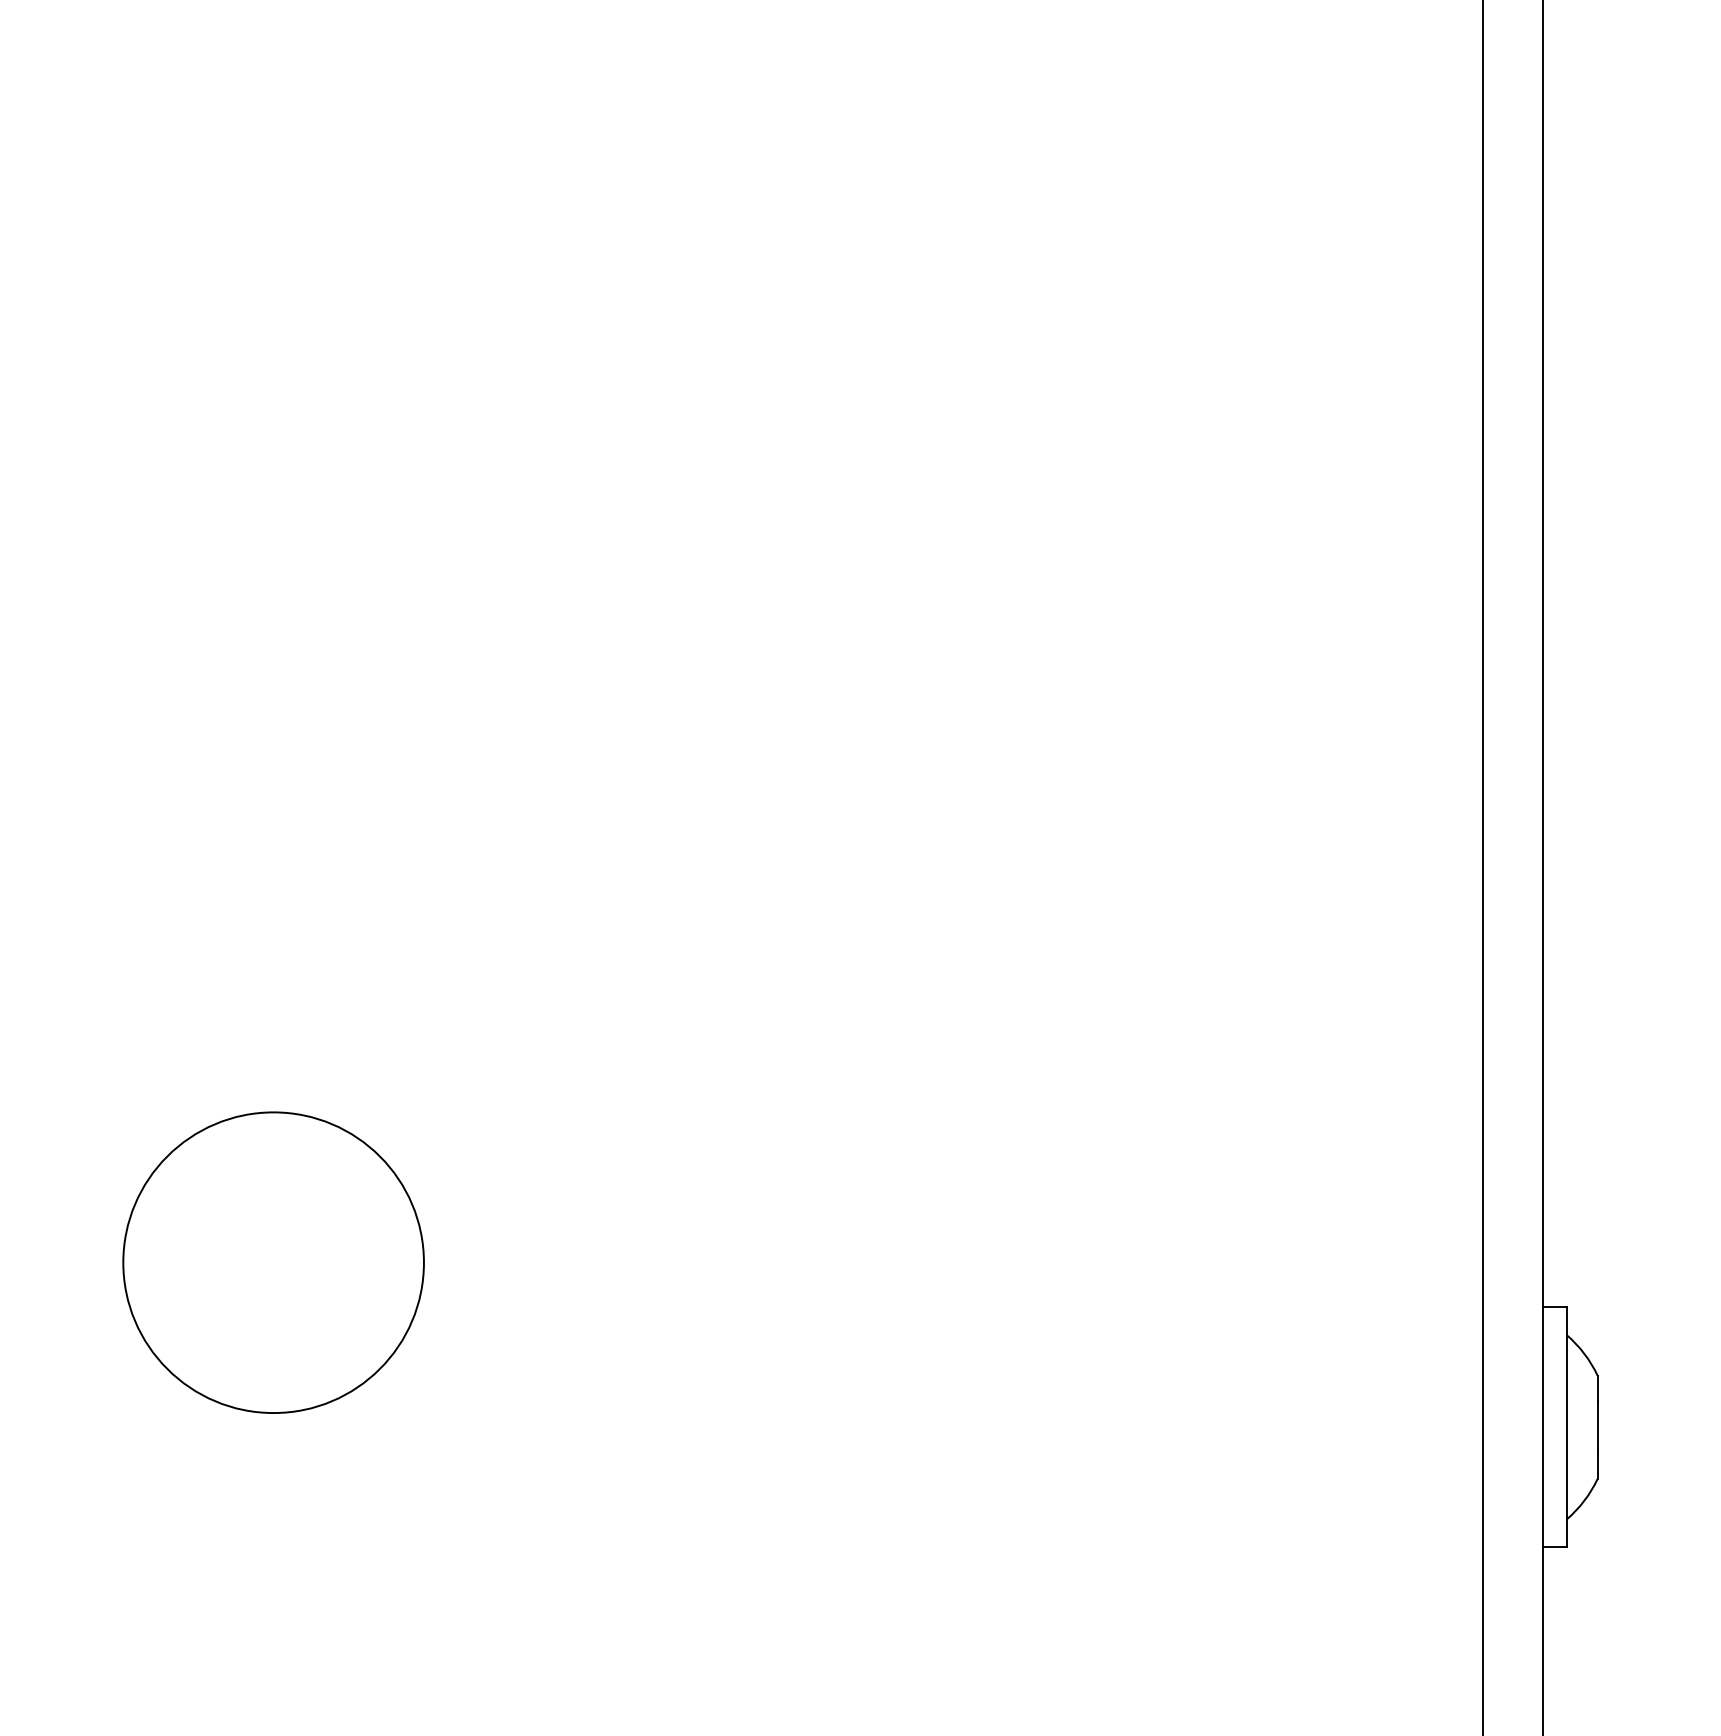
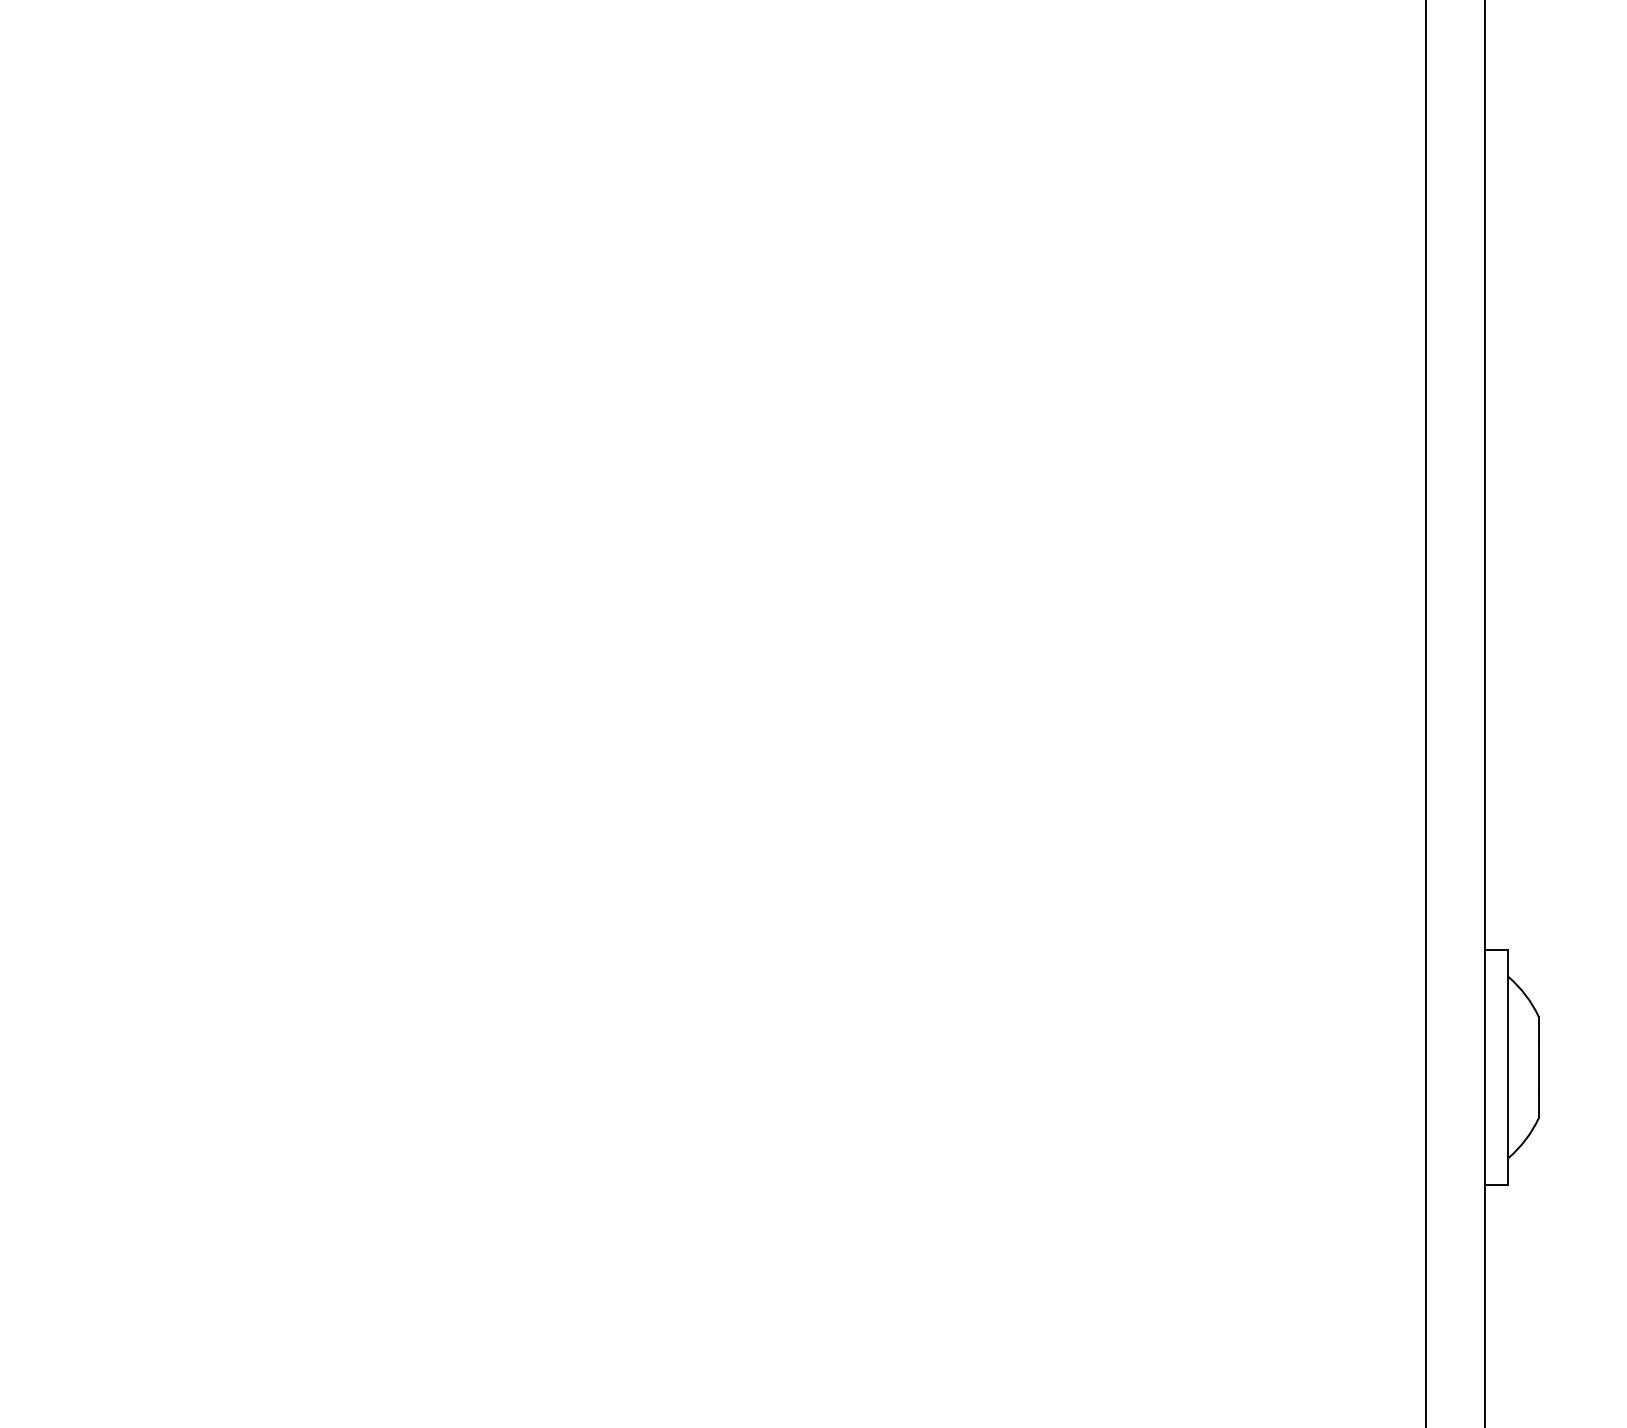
circle: (273, 1262) -> (235, 905), removed

